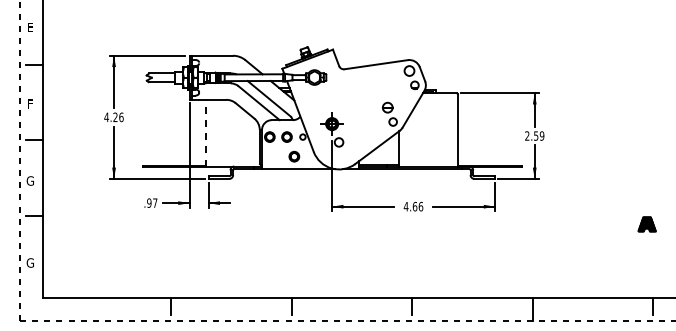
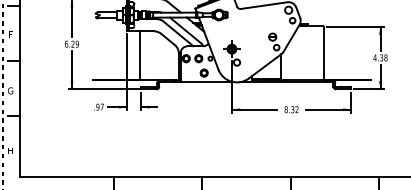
text: (113, 117) -> (71, 44), 4.26 -> 6.29
line: (206, 132) -> (139, 55), dashed -> solid
text: (534, 135) -> (380, 57), 2.59 -> 4.38
text: (413, 206) -> (291, 109), 4.66 -> 8.32
text: (29, 262) -> (9, 150), G -> H

